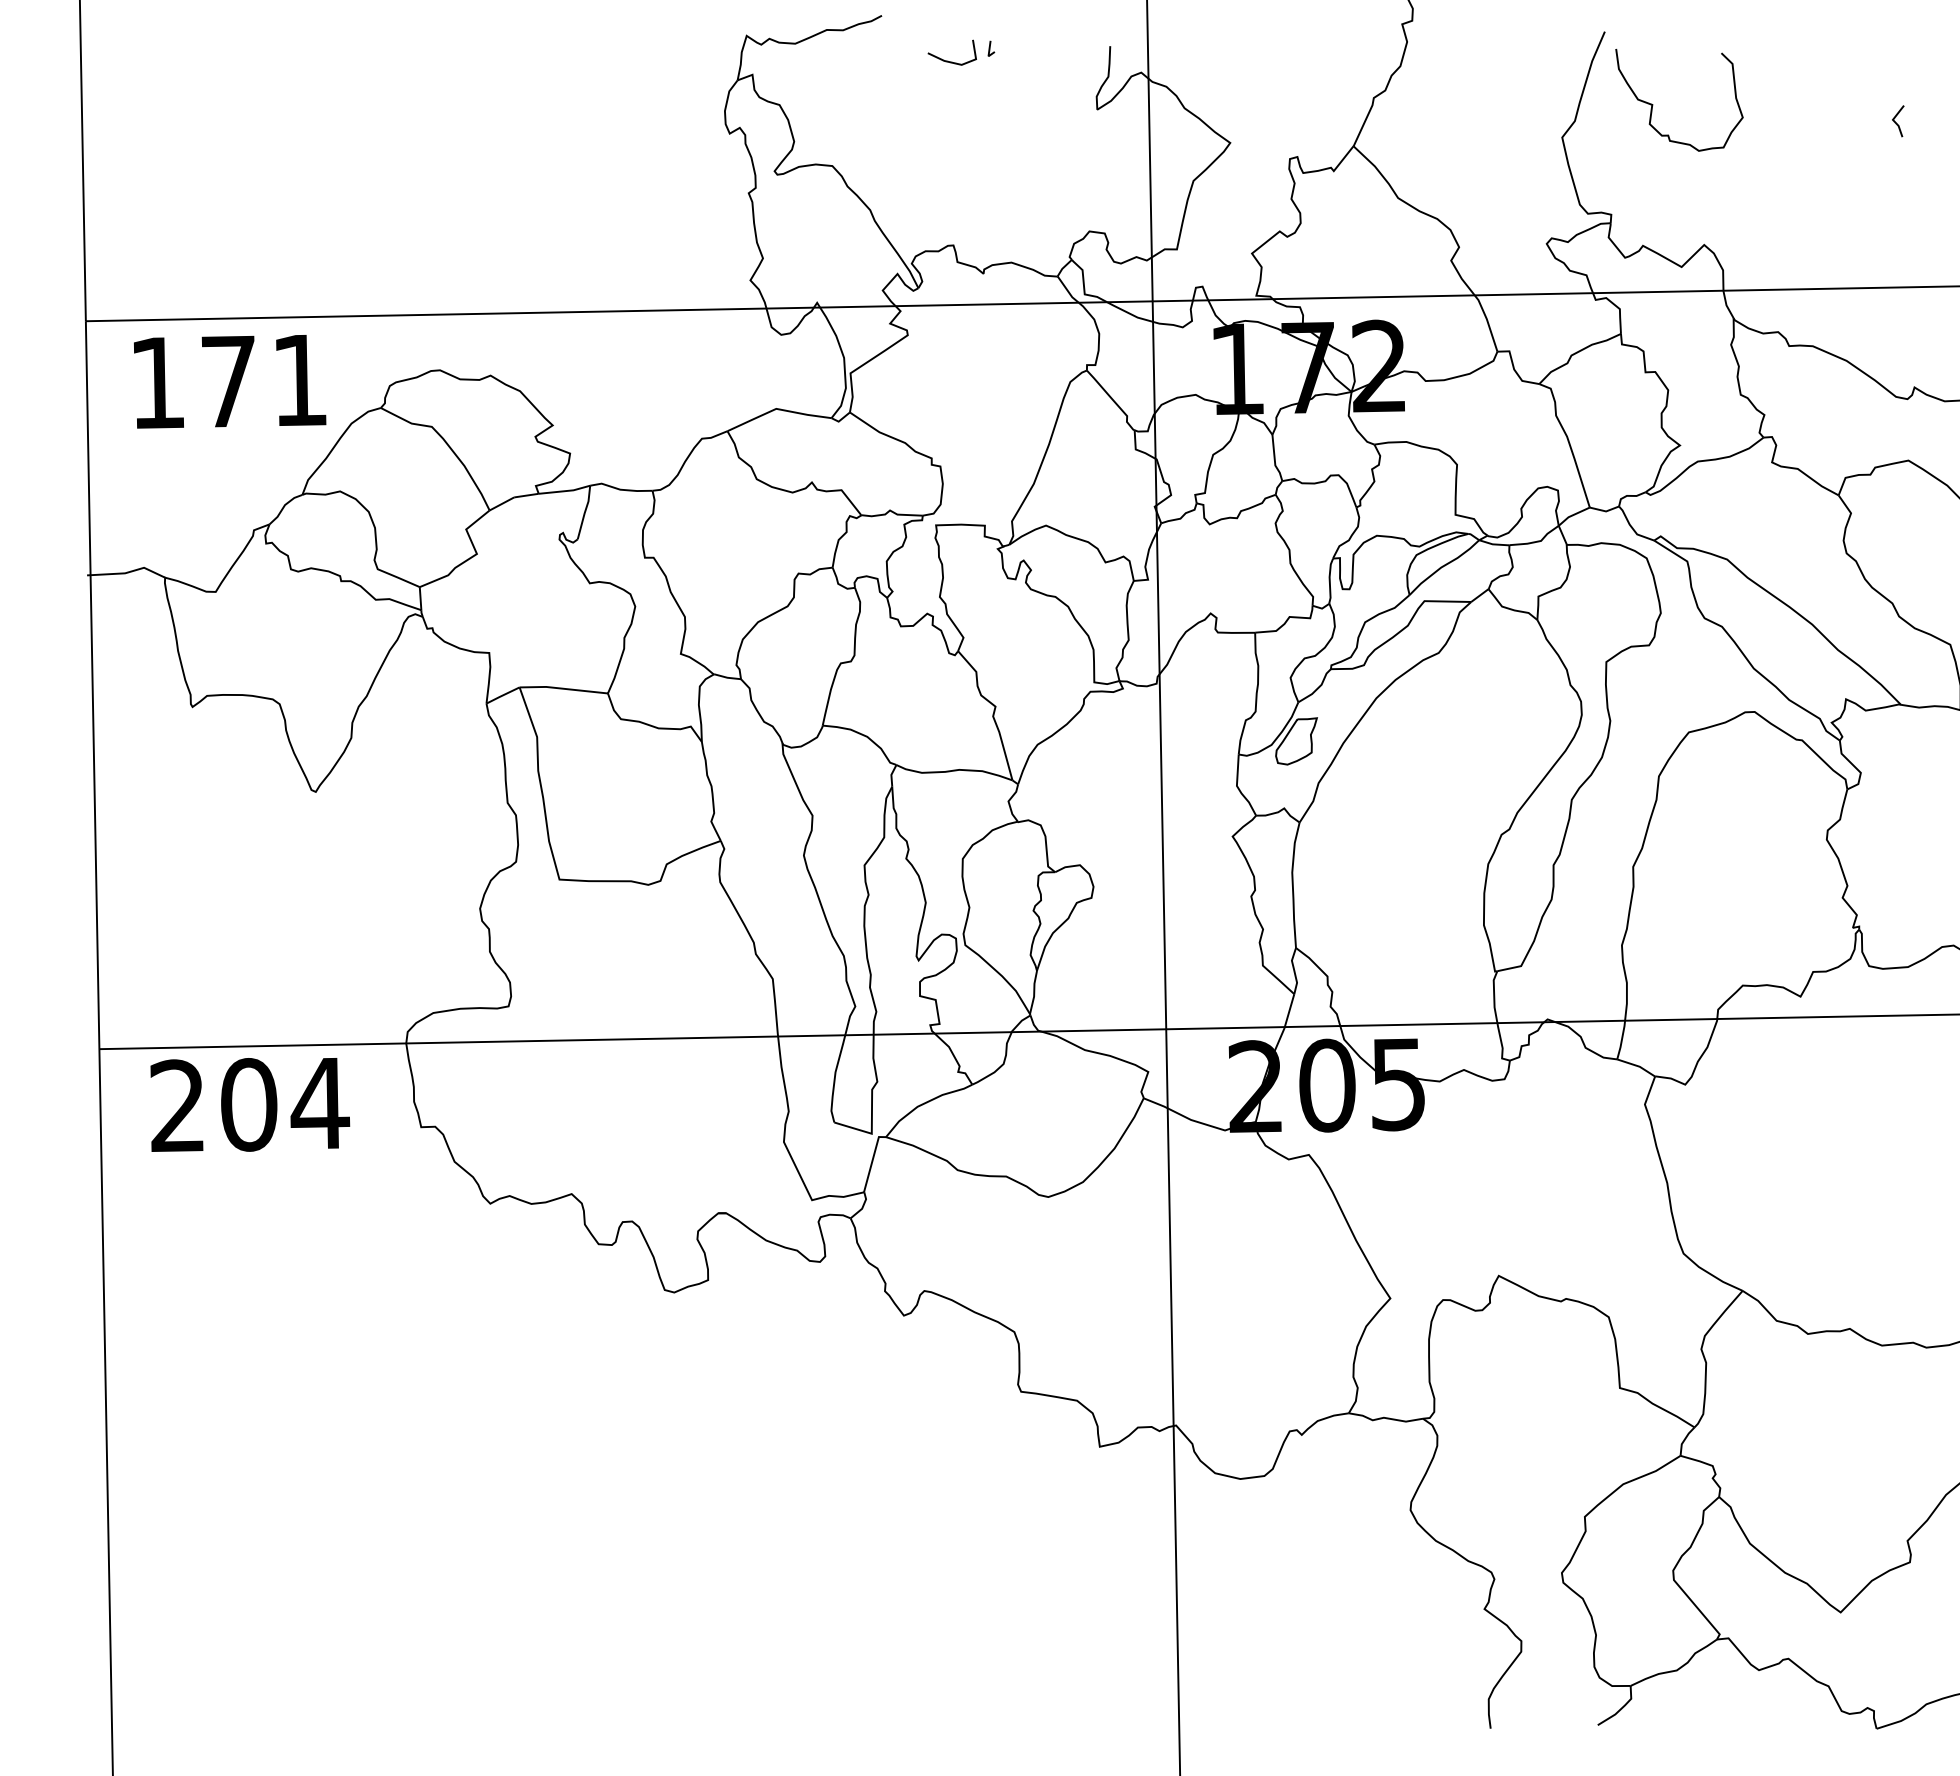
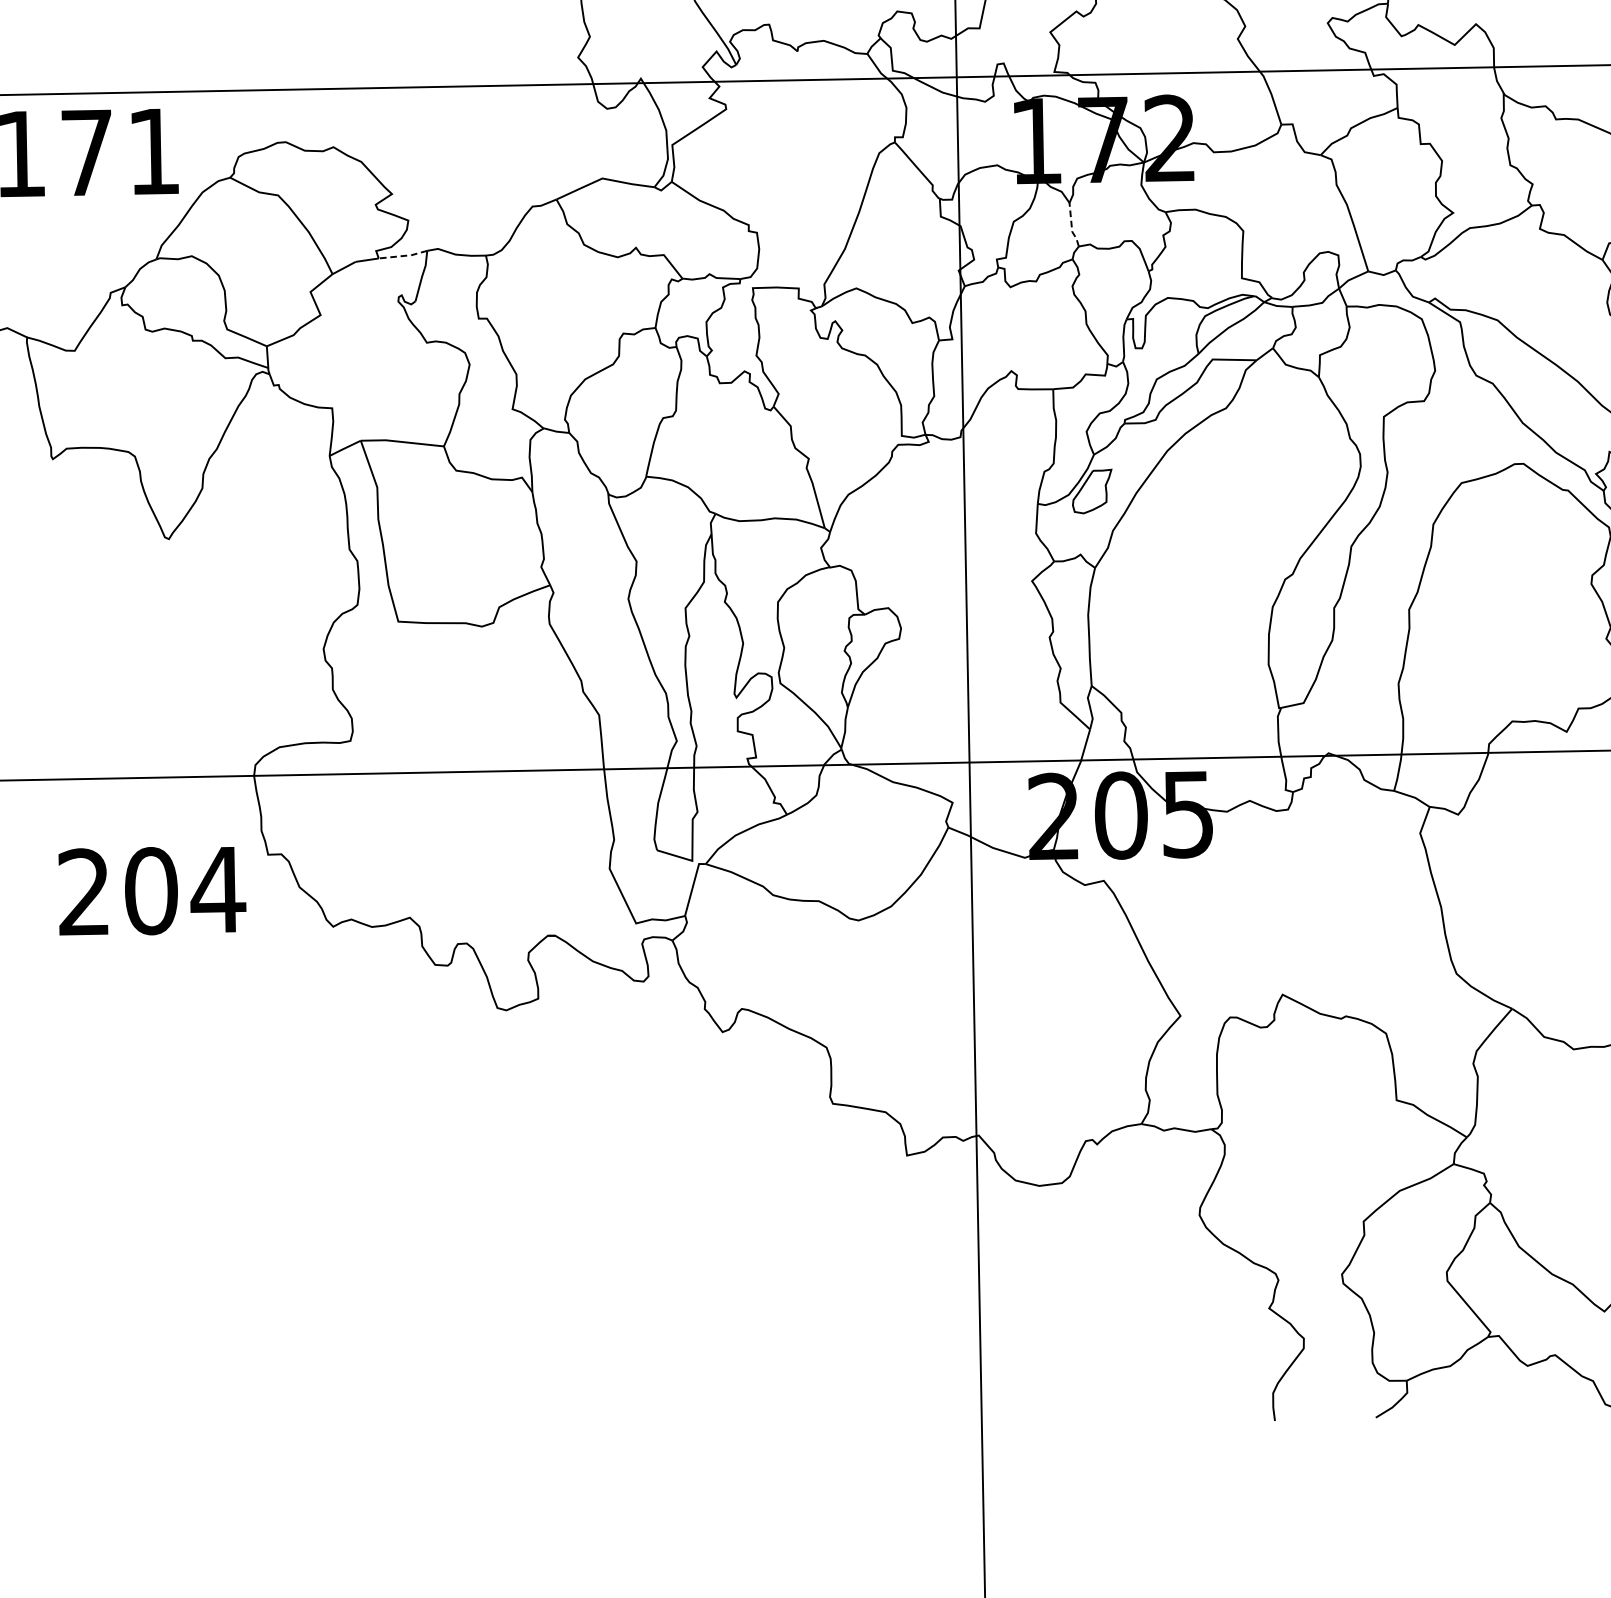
line: (1274, 459) -> (1071, 226), solid -> dashed
line: (564, 491) -> (403, 256), solid -> dashed
text: (250, 1104) -> (152, 890), moved

